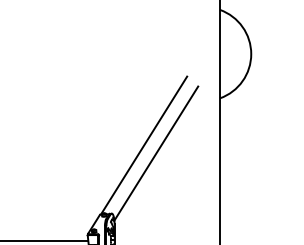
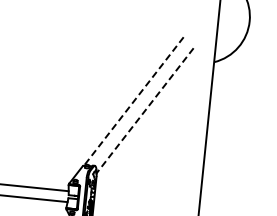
line: (143, 145) -> (133, 101), solid -> dashed
line: (156, 154) -> (145, 111), solid -> dashed

